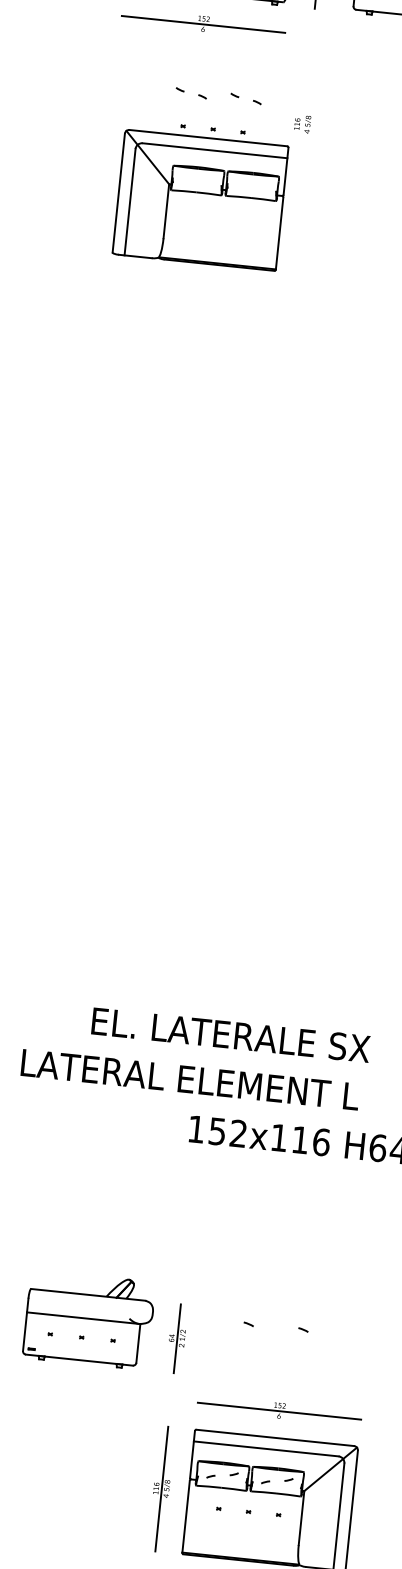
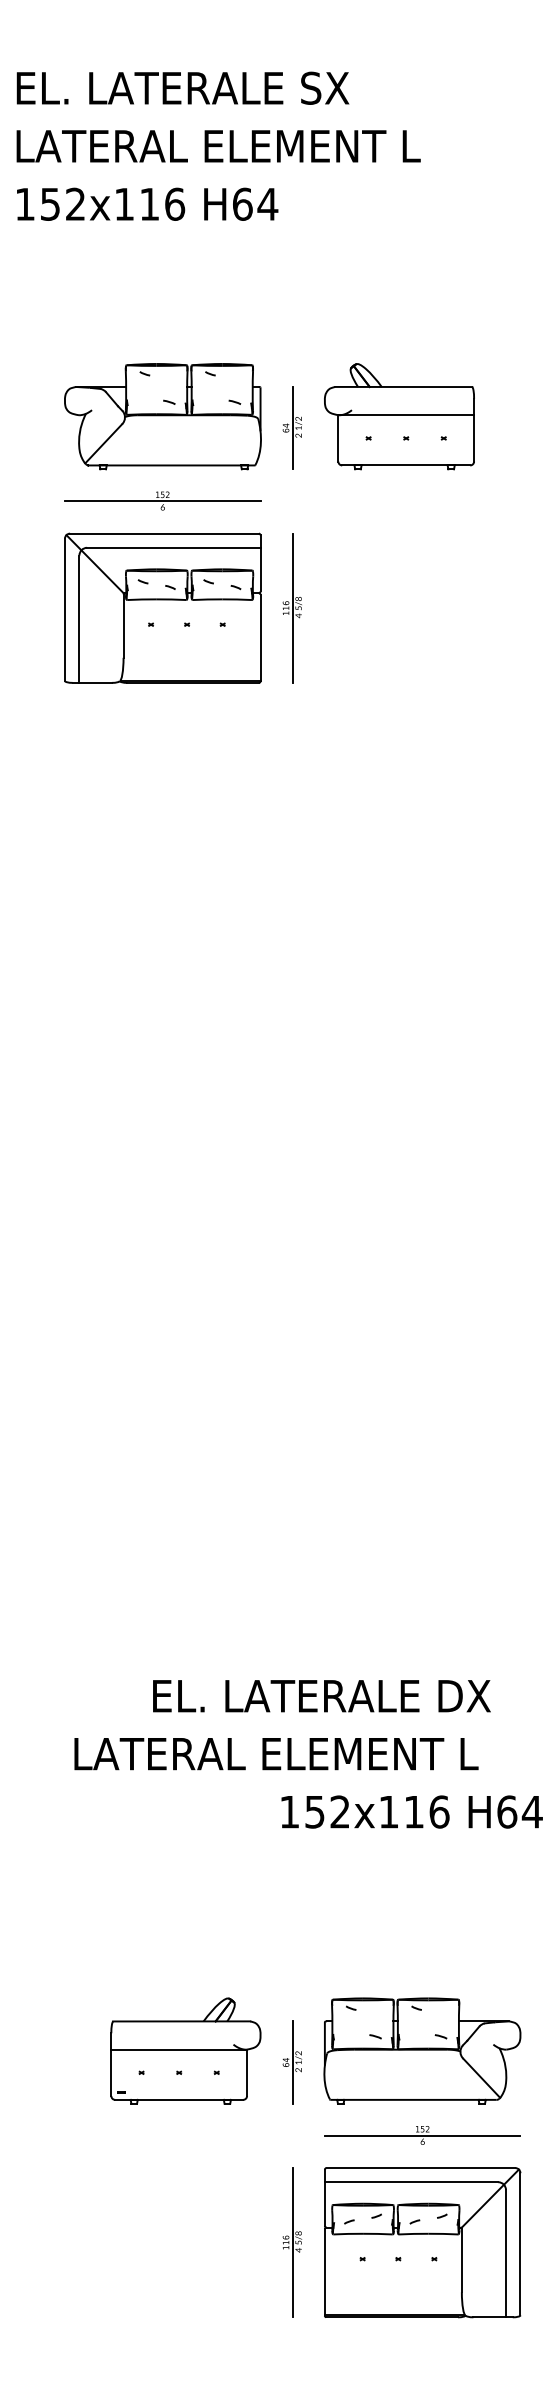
line: (302, 124) -> (292, 607), added
part: (200, 199) -> (162, 607), moved
text: (351, 1047) -> (463, 1695), EL. LATERALE SX -> EL. LATERALE DX
part: (286, 1339) -> (422, 2050), added

